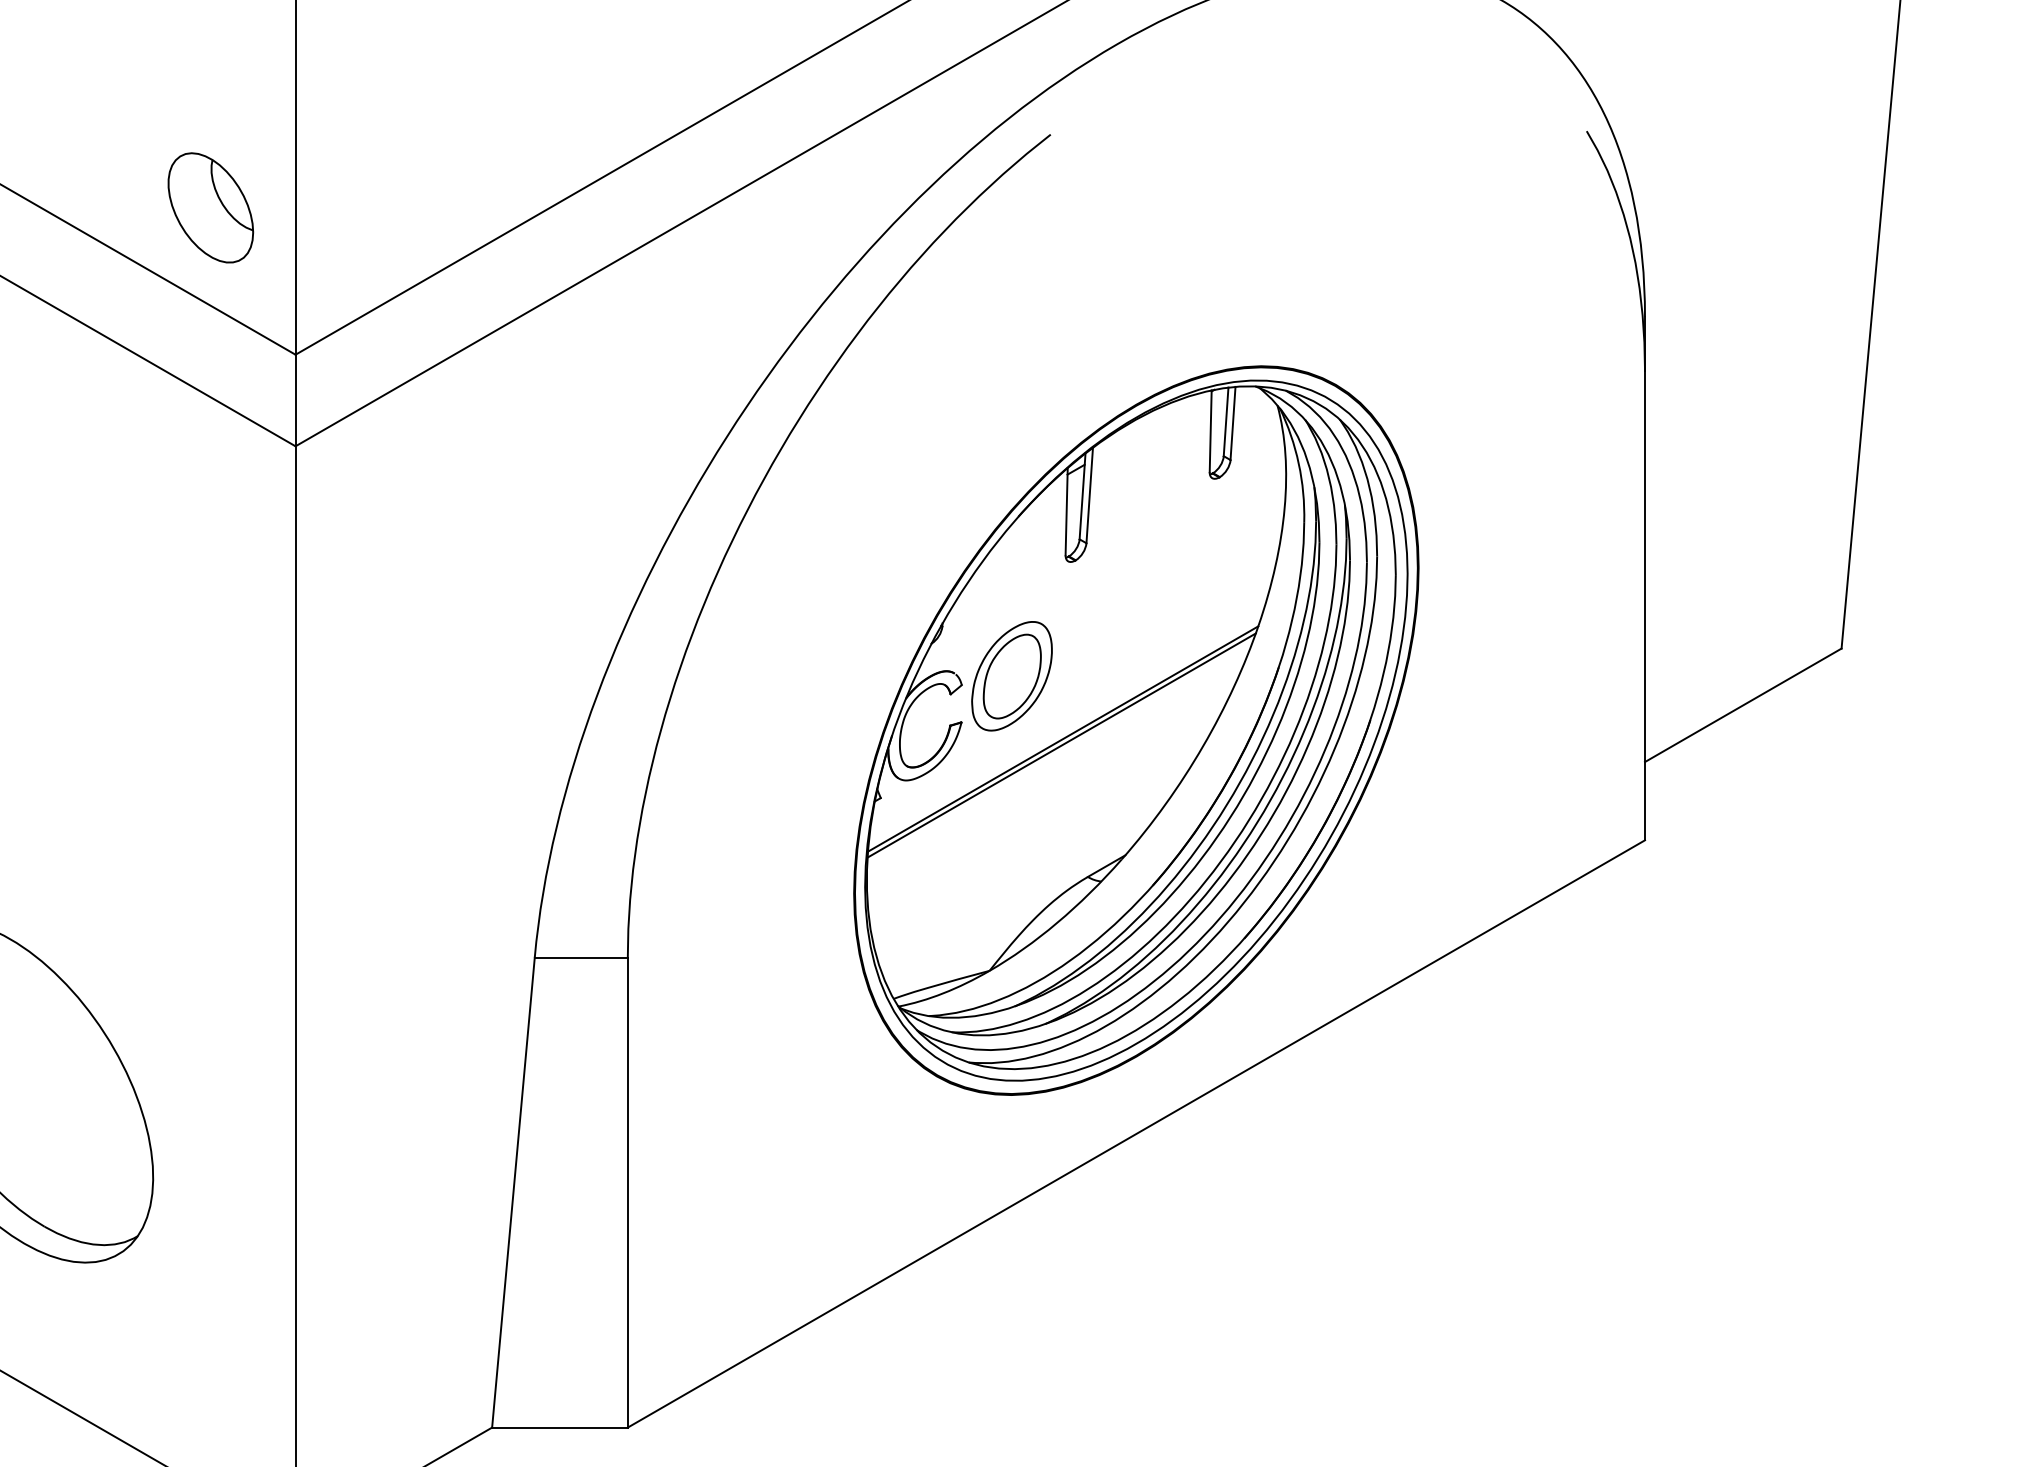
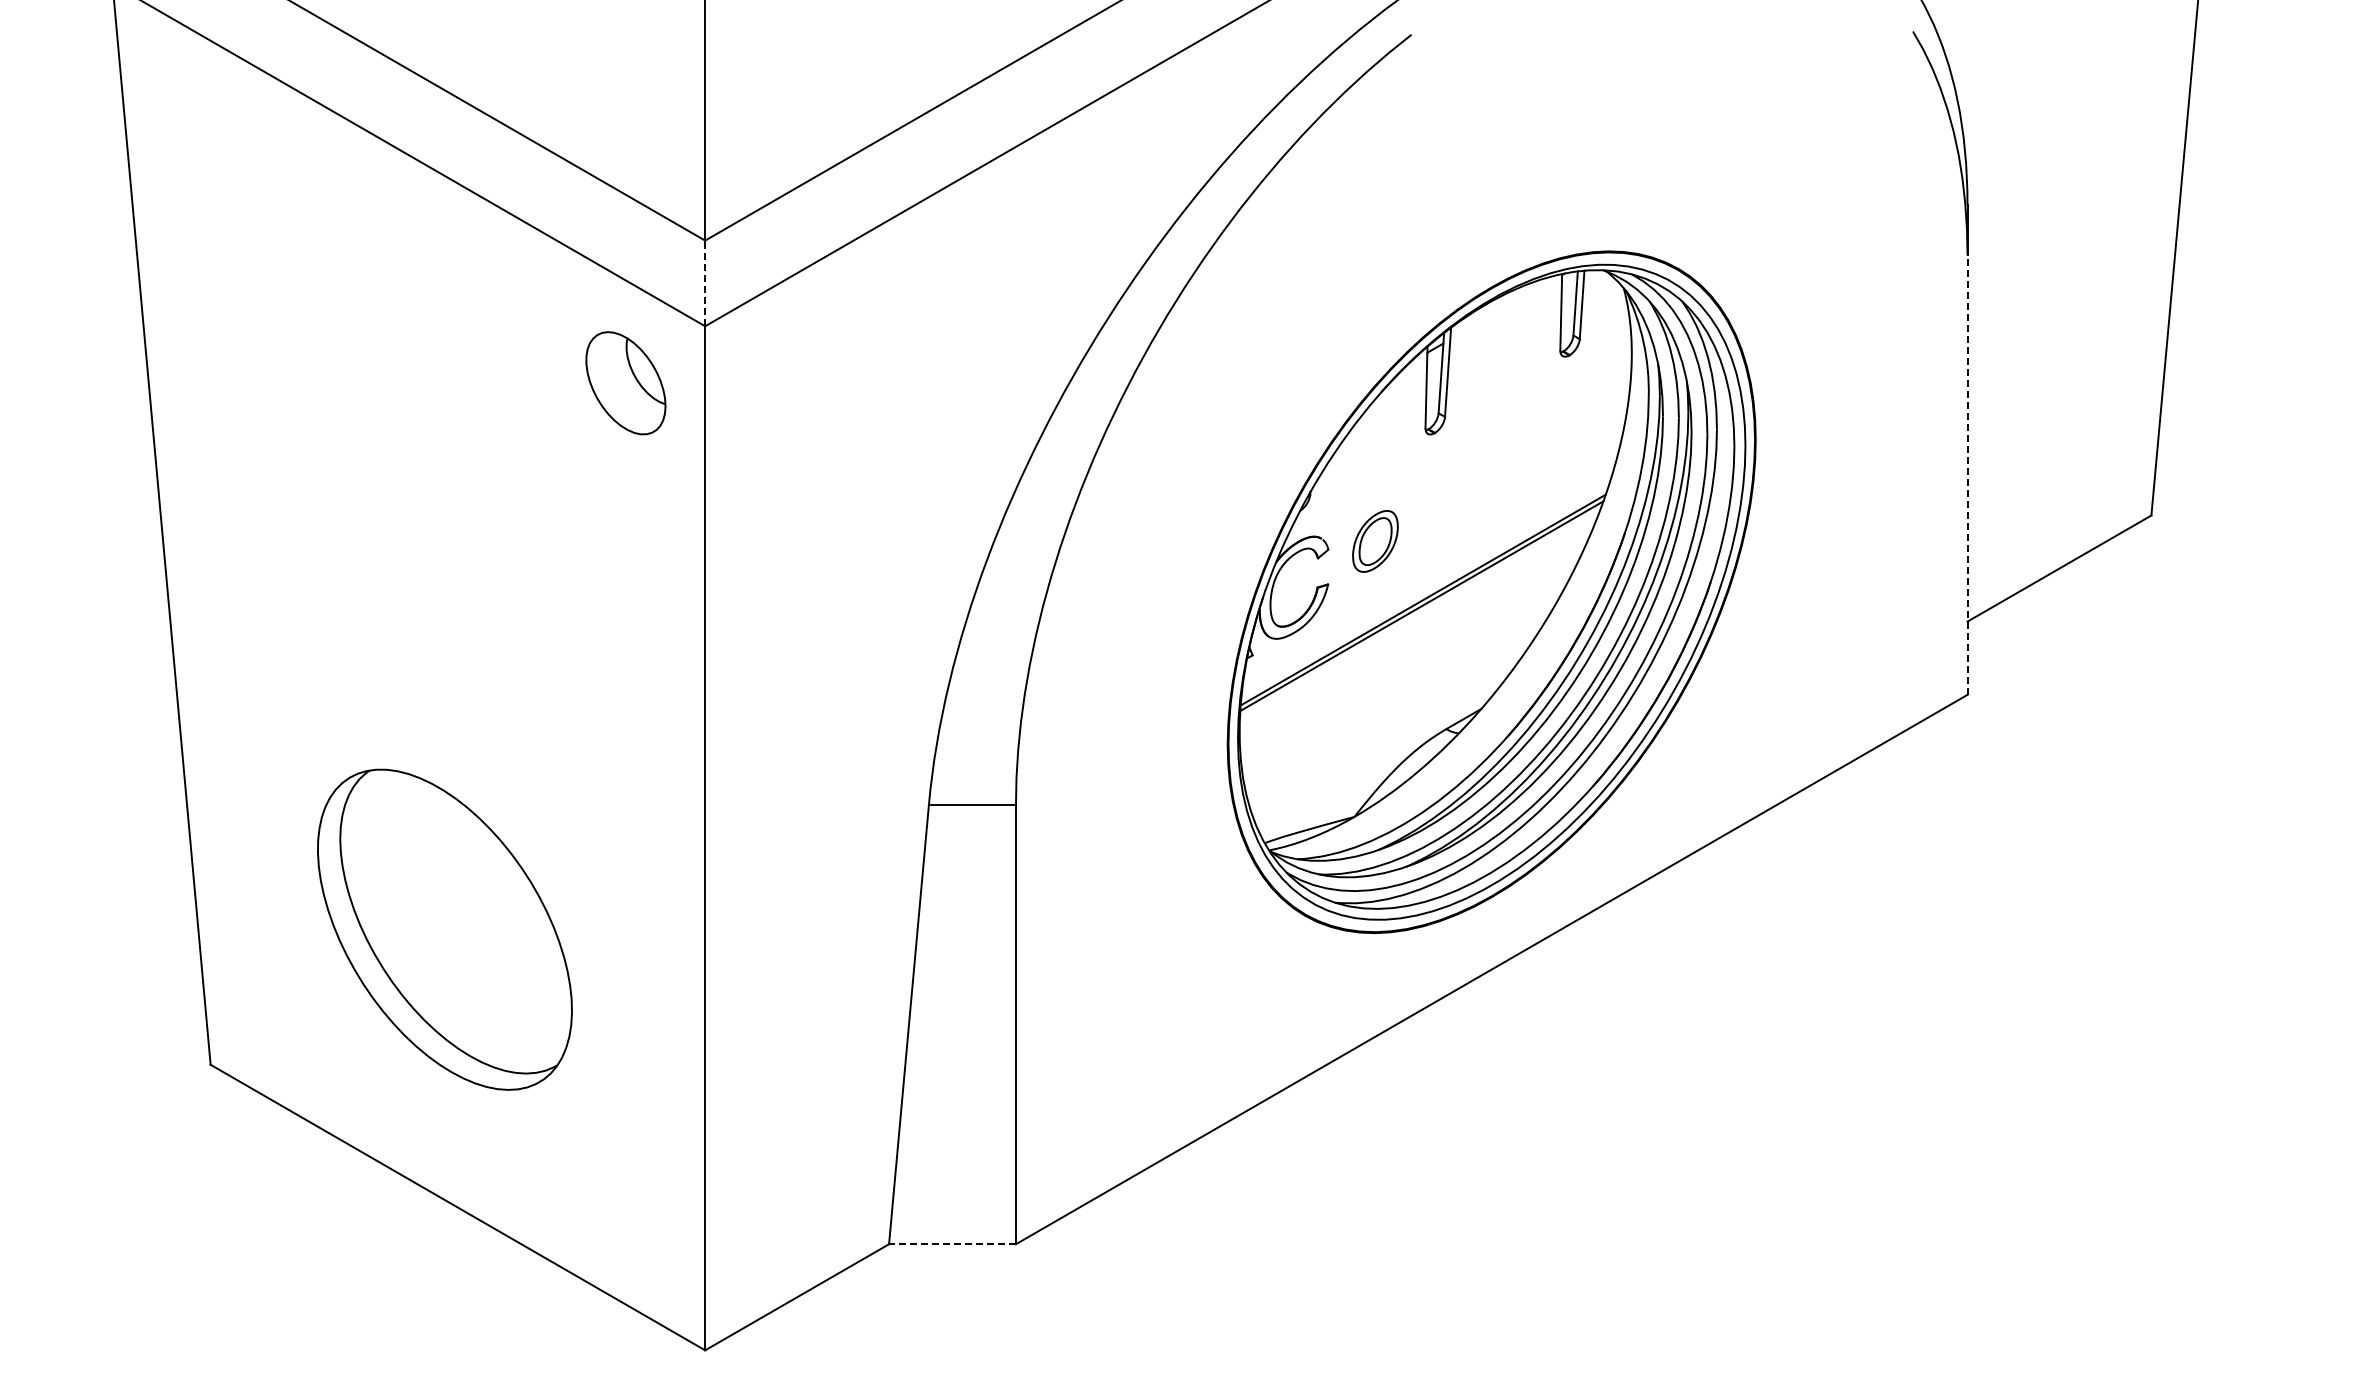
part: (210, 208) -> (625, 383), moved
line: (295, 400) -> (705, 283), solid -> dashed
line: (1644, 605) -> (1967, 475), solid -> dashed
part: (1012, 676) -> (1375, 541), size x0.6
line: (559, 1427) -> (952, 1244), solid -> dashed

